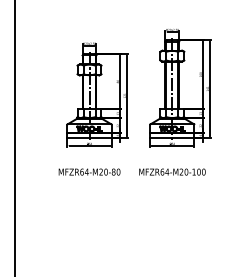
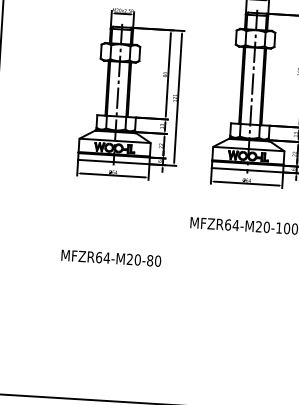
text: (89, 171) -> (111, 257), moved

